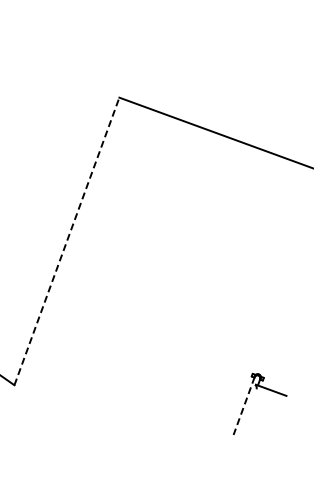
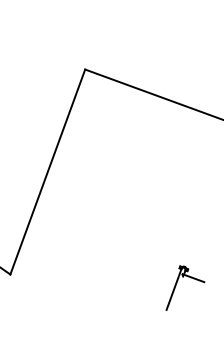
line: (67, 240) -> (48, 171), dashed -> solid
line: (244, 406) -> (174, 289), dashed -> solid

